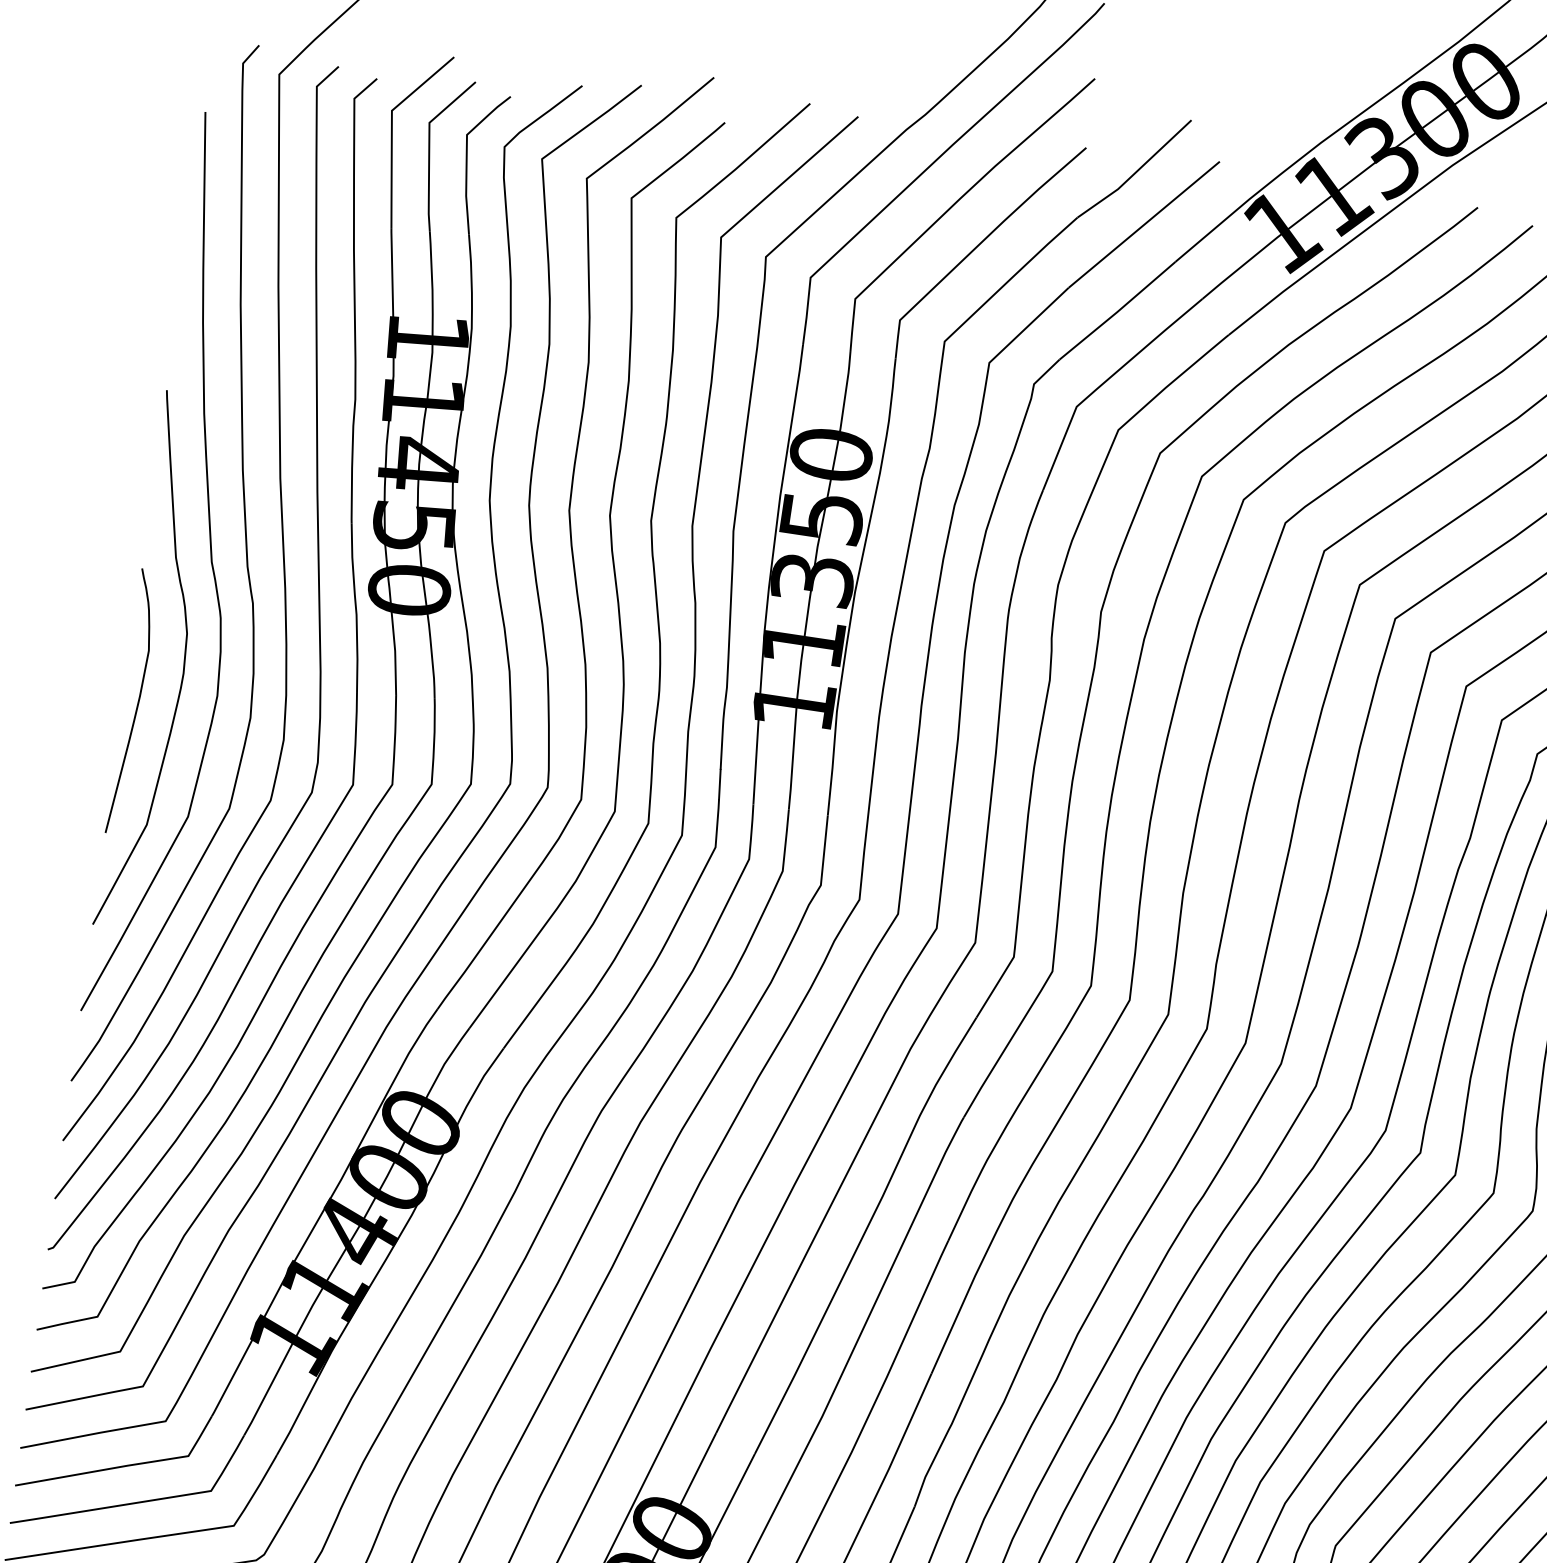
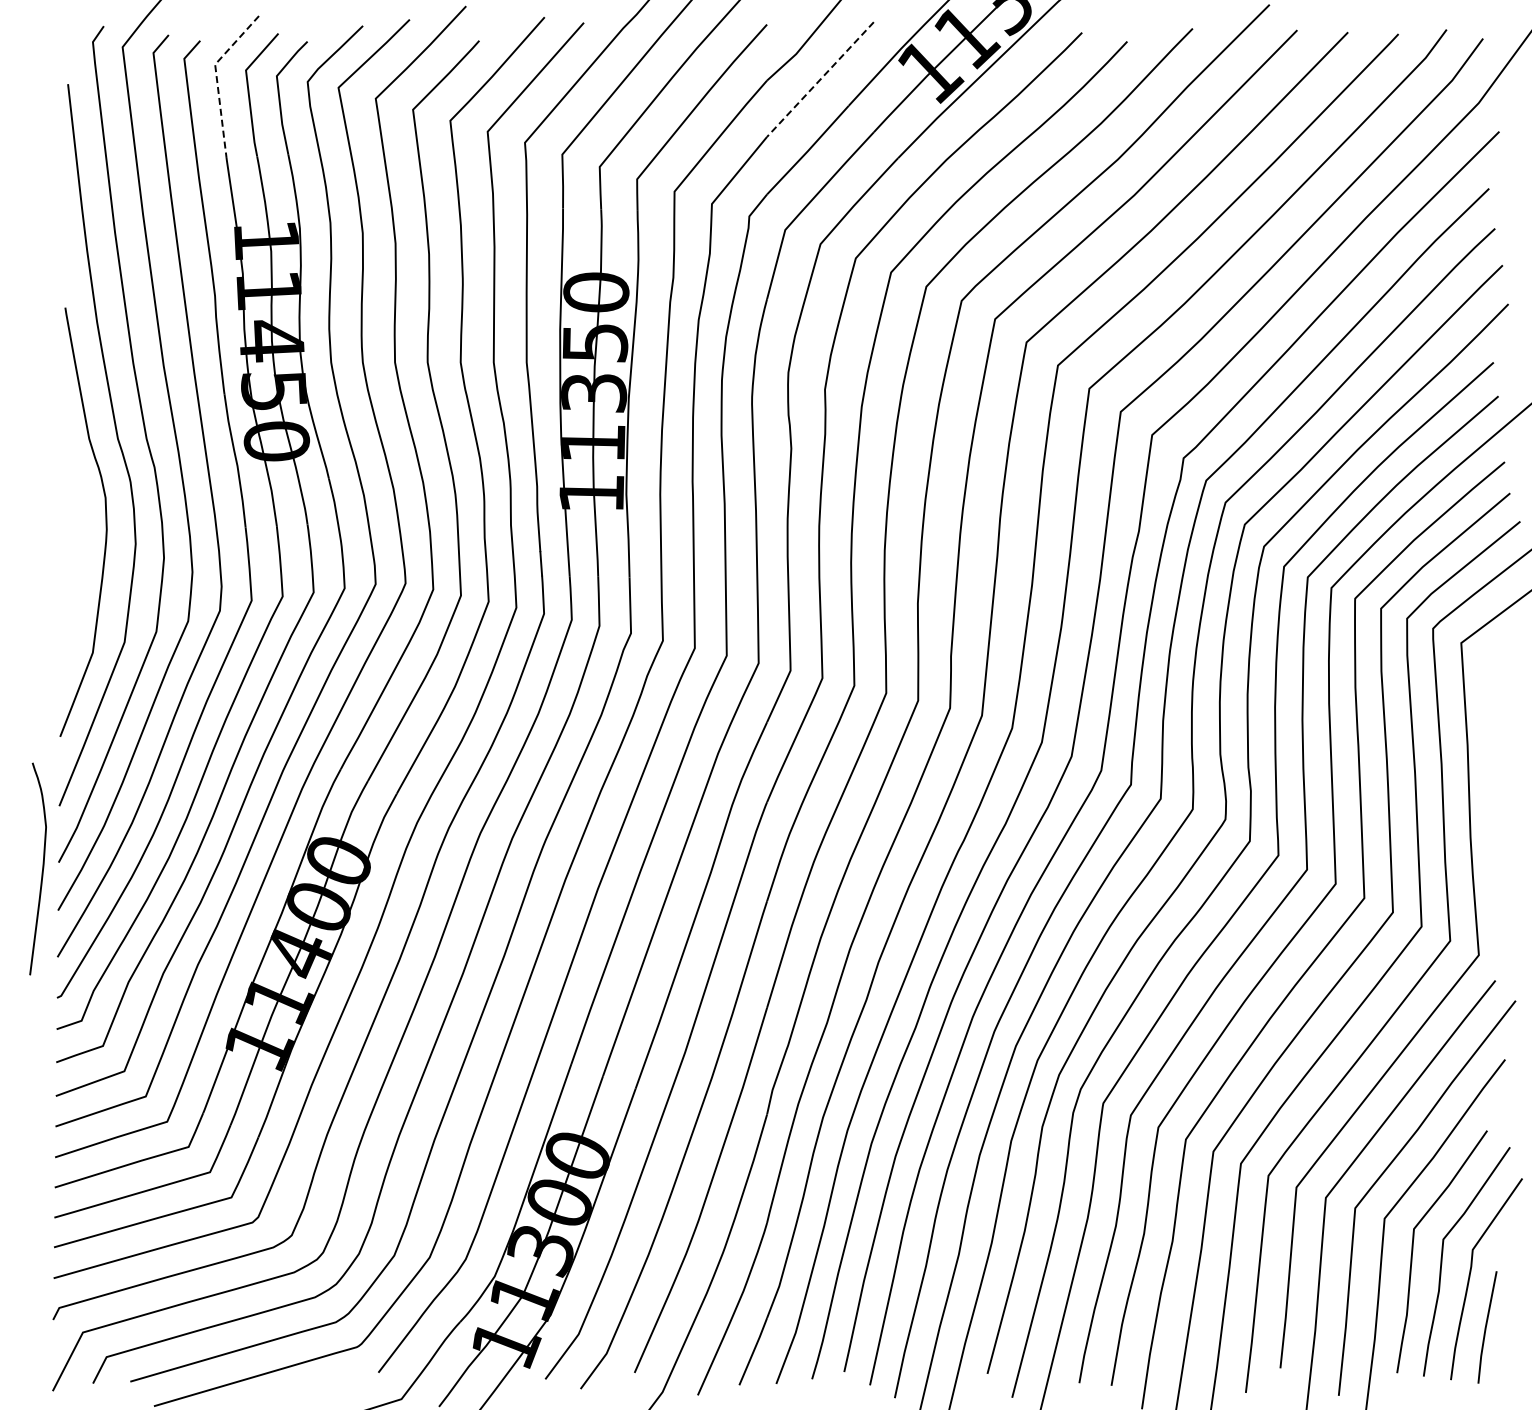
line: (391, 129) -> (216, 79), solid -> dashed
line: (1144, 224) -> (820, 79), solid -> dashed
curve: (137, 701) -> (42, 868), moved

